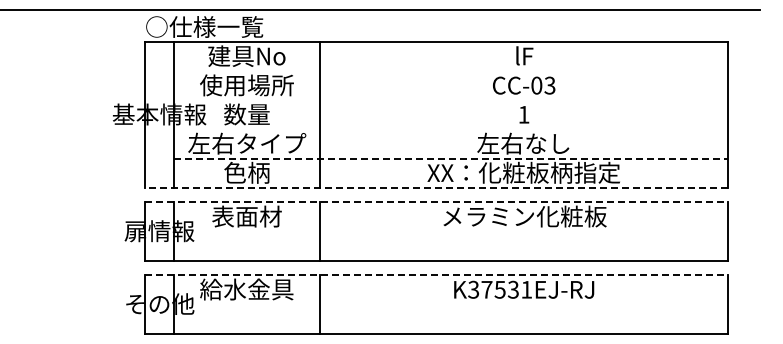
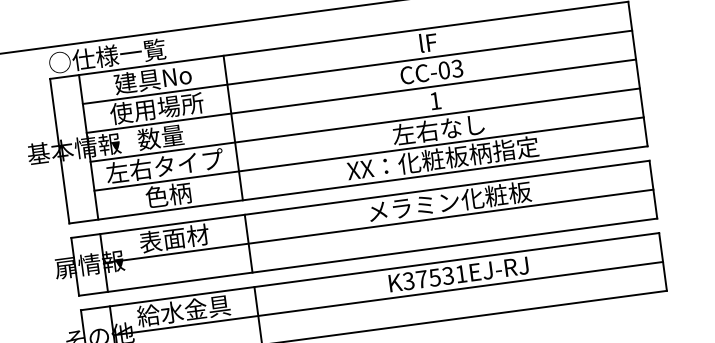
line: (451, 71) -> (357, 67), added
line: (451, 100) -> (361, 96), added
line: (451, 129) -> (365, 125), added
line: (451, 158) -> (369, 153), dashed -> solid
line: (436, 187) -> (358, 184), dashed -> solid
line: (436, 202) -> (360, 199), dashed -> solid
line: (451, 231) -> (379, 226), added
line: (436, 275) -> (369, 271), dashed -> solid
line: (451, 304) -> (388, 298), added

